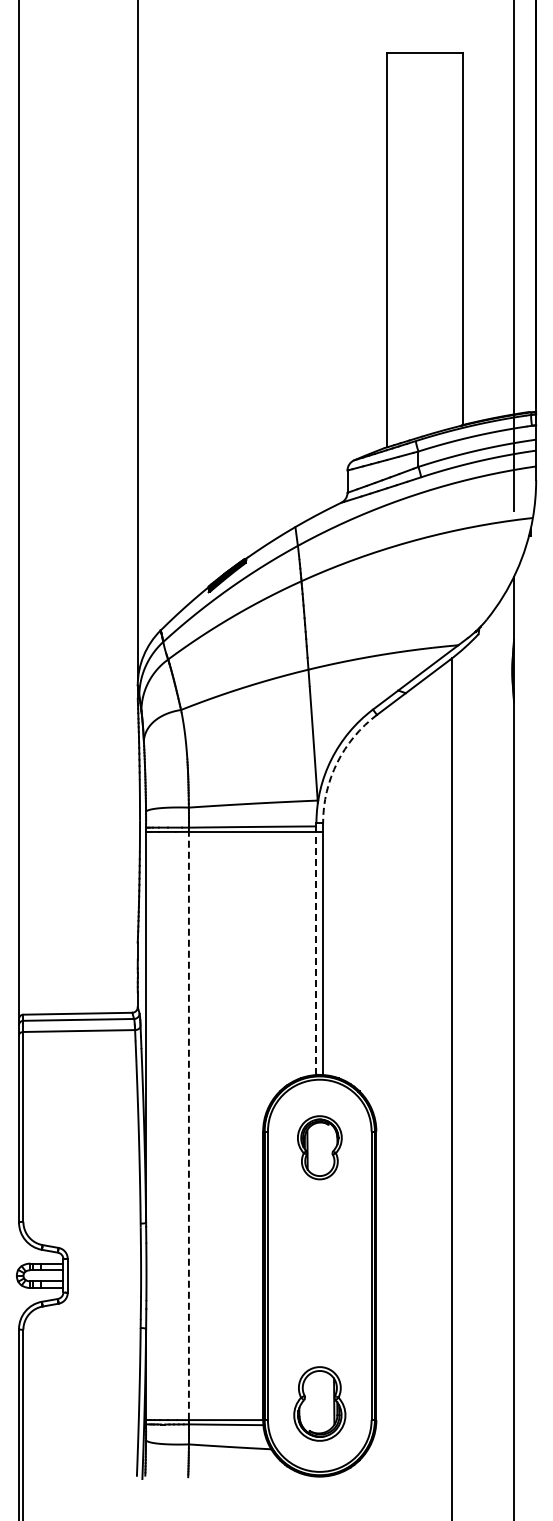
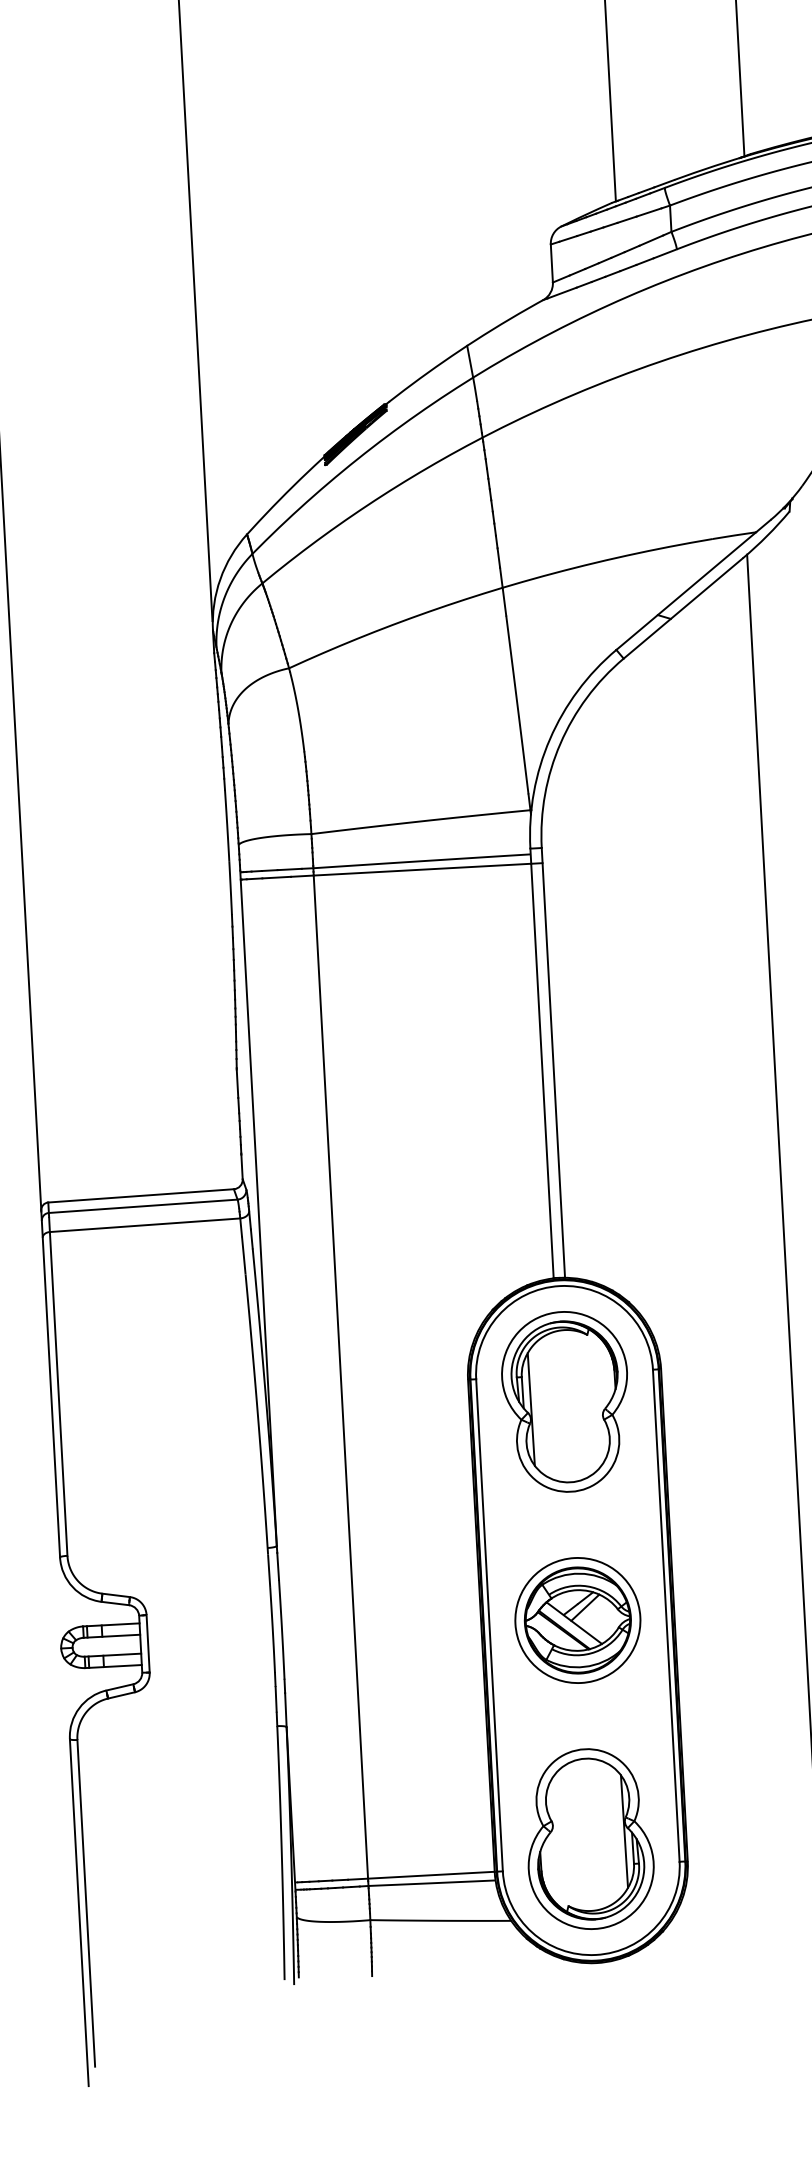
arc: (337, 762) -> (560, 743), dashed -> solid
line: (316, 953) -> (542, 1071), dashed -> solid
line: (188, 1125) -> (340, 1376), dashed -> solid
part: (319, 1147) -> (565, 1401), size x1.67
part: (319, 1275) -> (577, 1620), added
part: (319, 1403) -> (589, 1838), size x1.43

